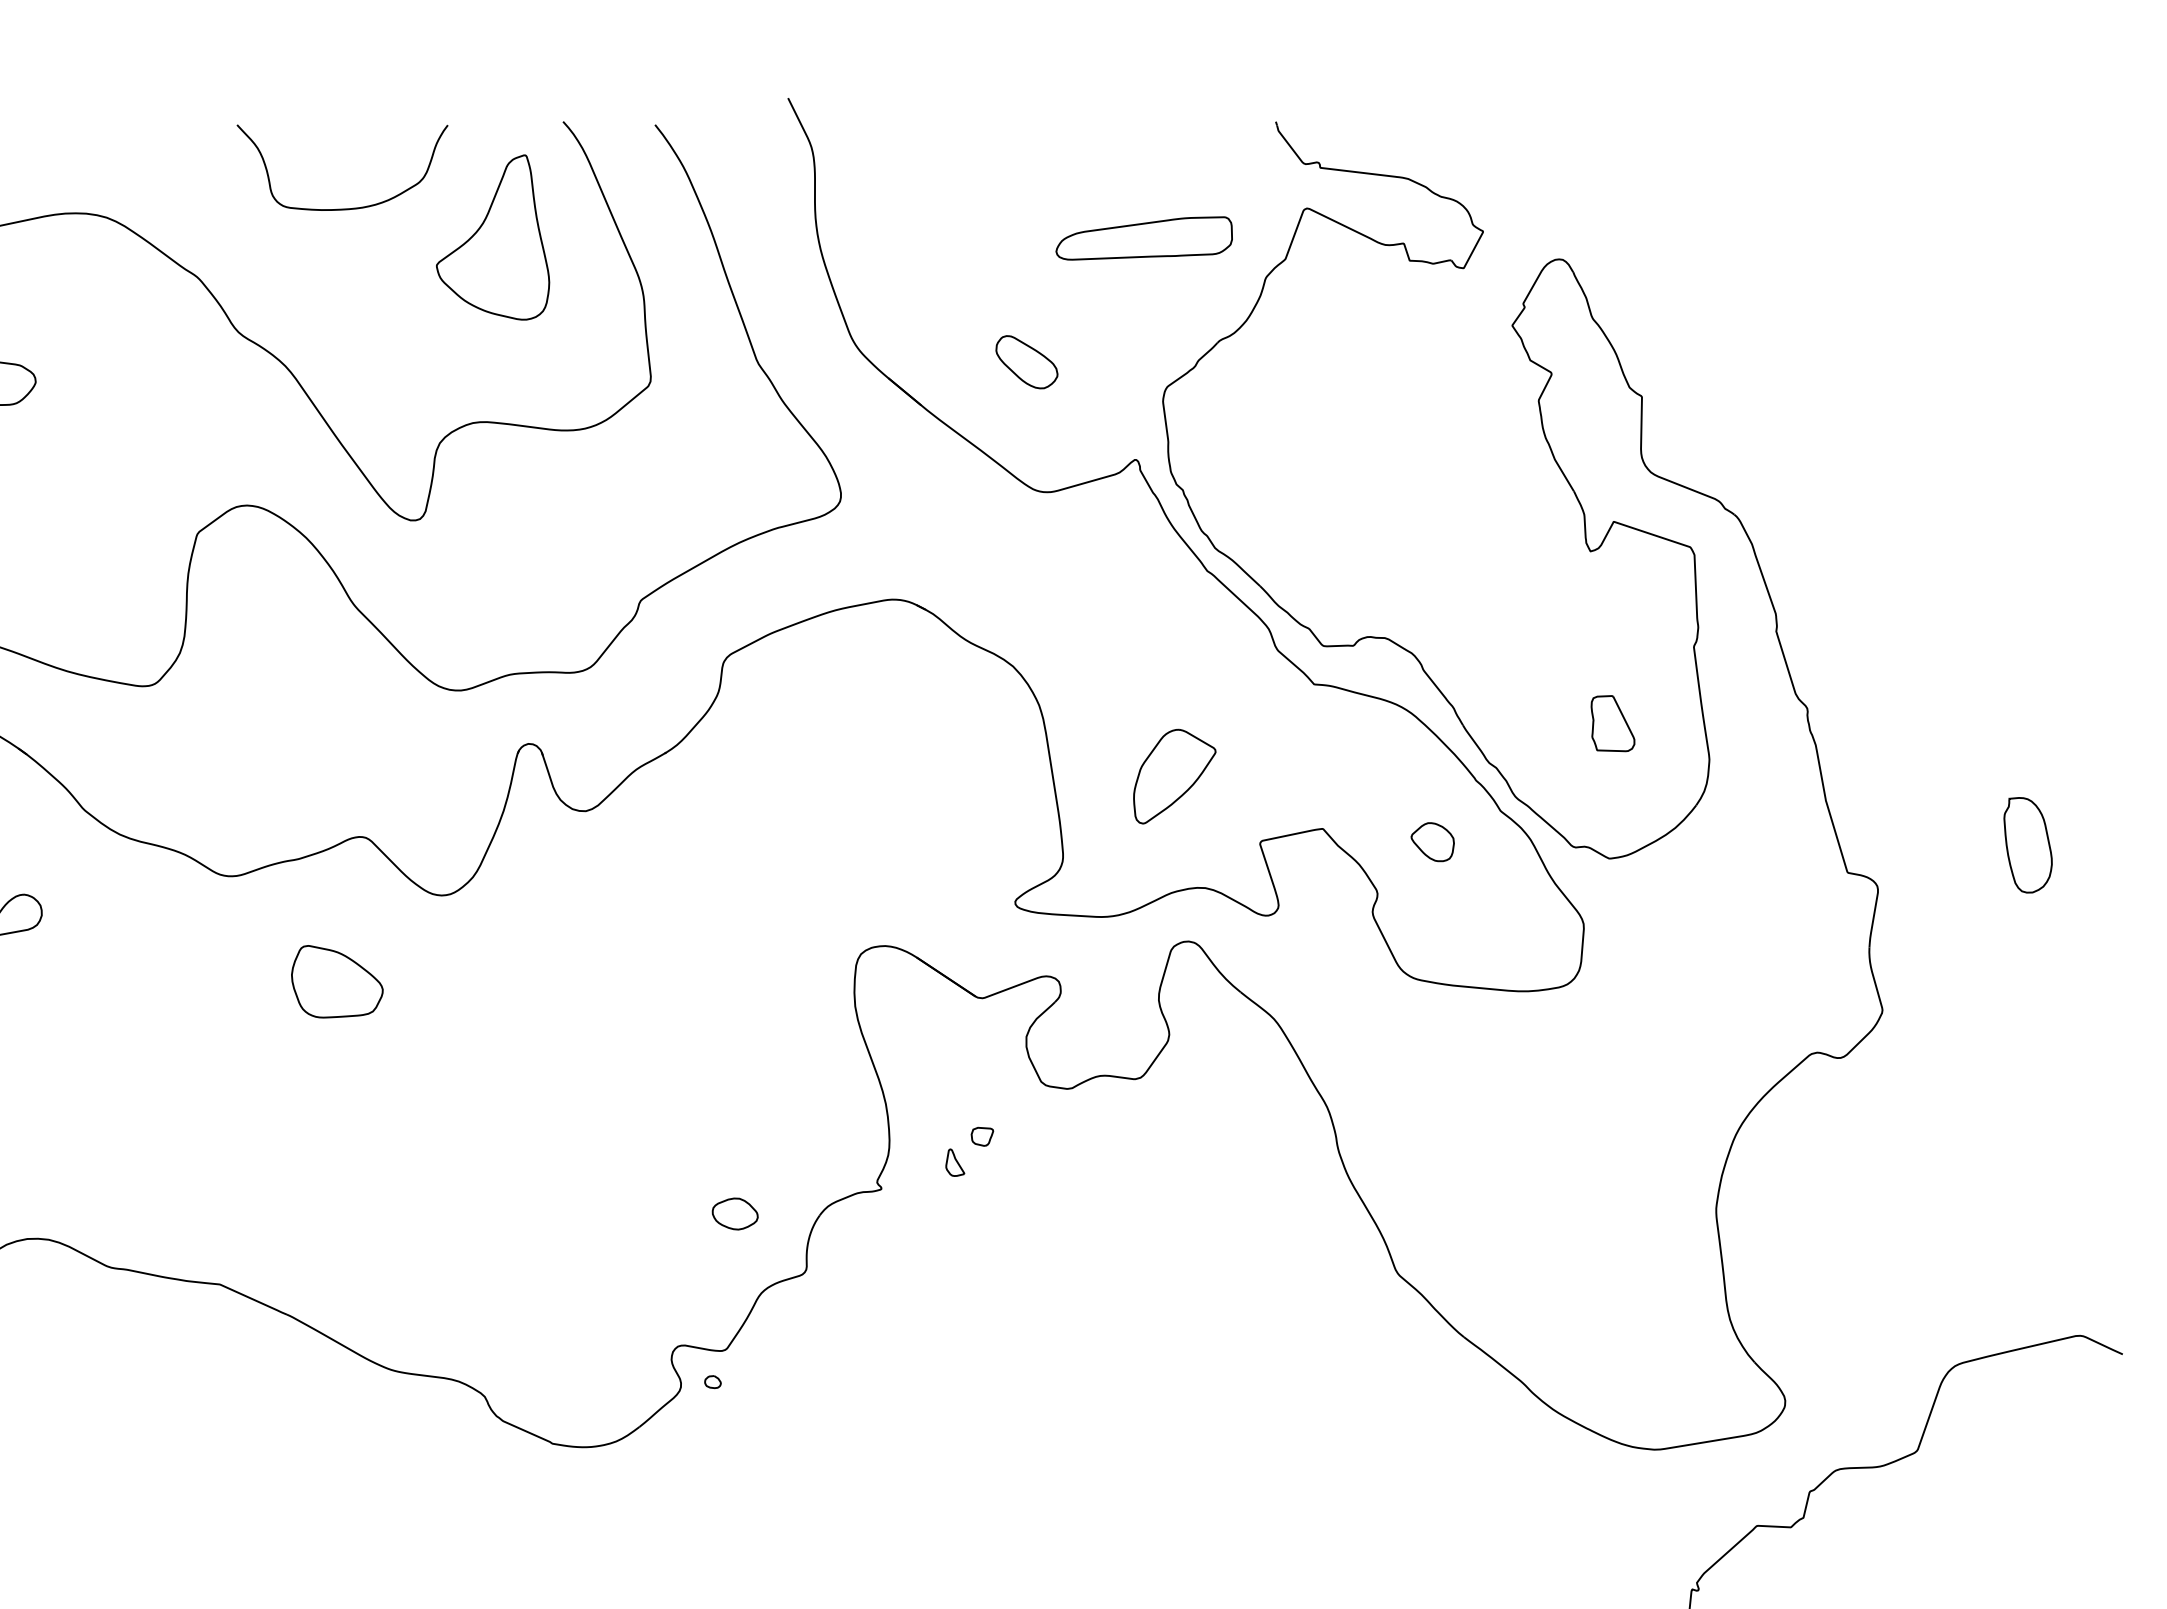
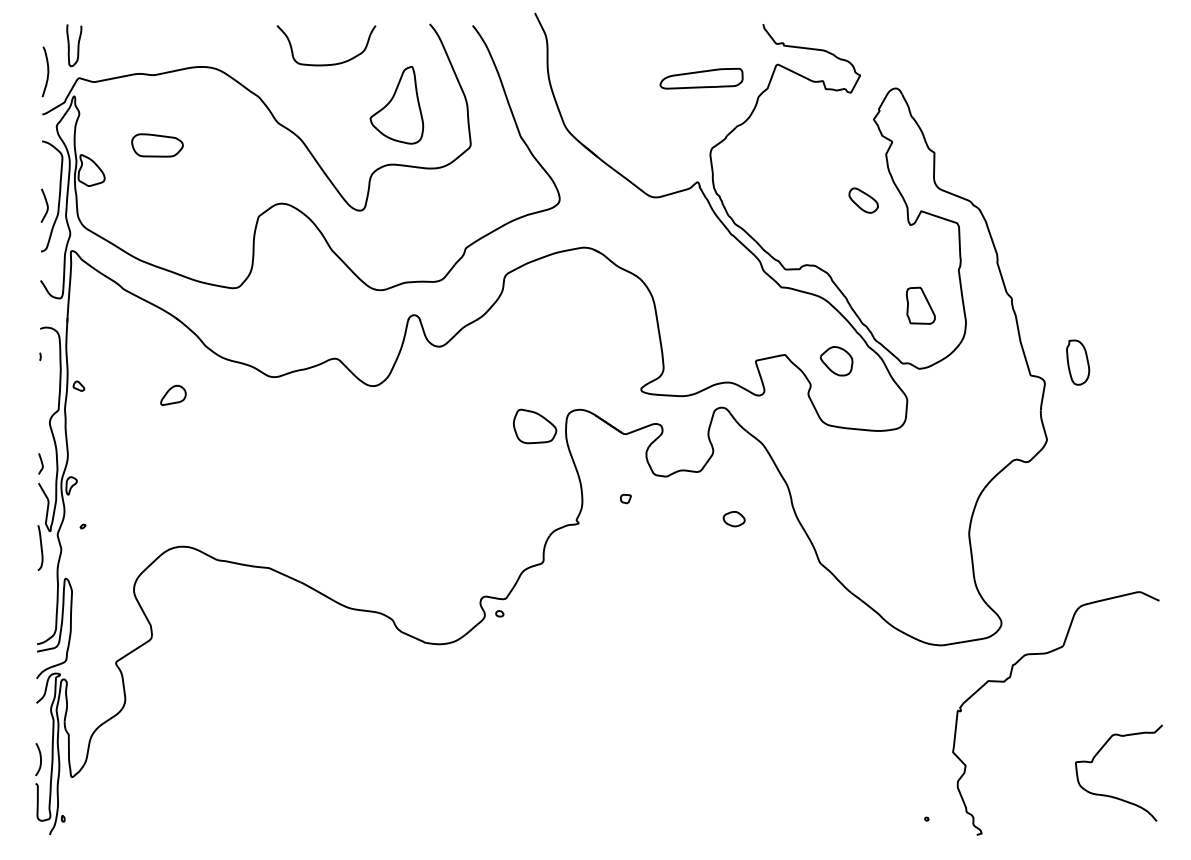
part: (492, 237) -> (396, 105), moved
part: (1026, 361) -> (863, 200), moved
part: (1612, 723) -> (920, 305), size x1.4
part: (1173, 776) -> (715, 330), removed
part: (1432, 840) -> (836, 360), size x1.6
part: (2028, 845) -> (1078, 362), moved
part: (338, 981) -> (535, 426), moved
part: (955, 1163) -> (613, 511), removed
part: (733, 1214) -> (733, 519), moved

